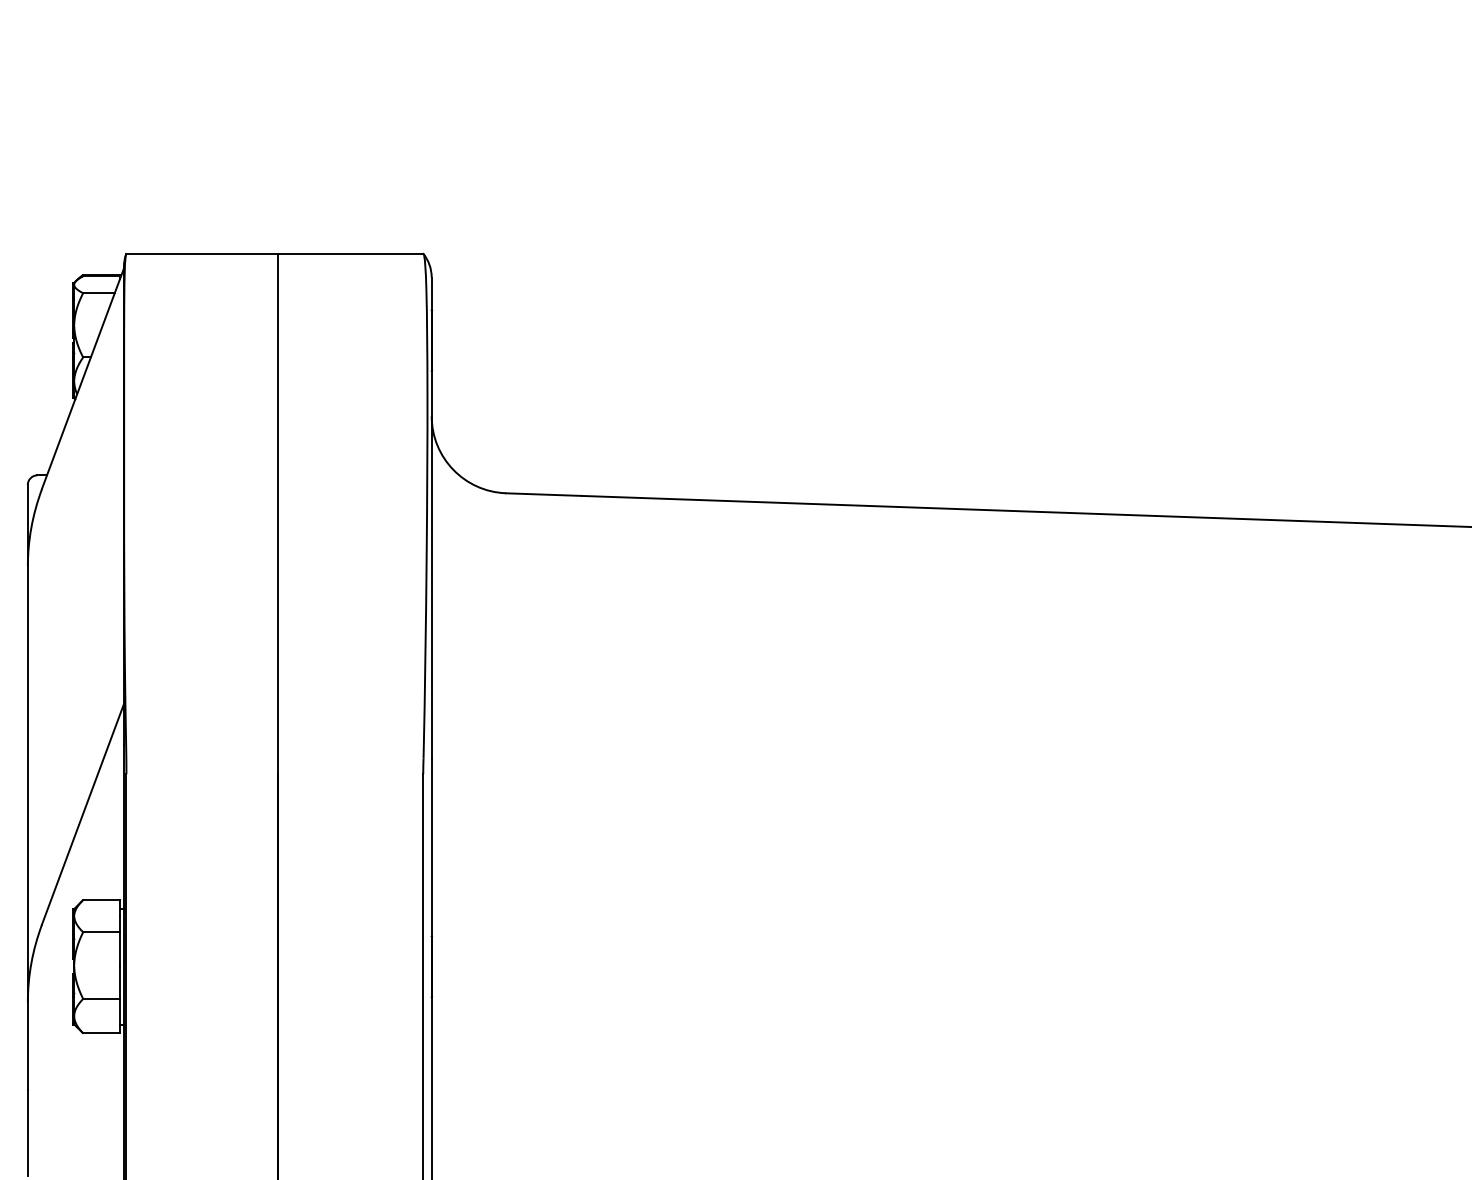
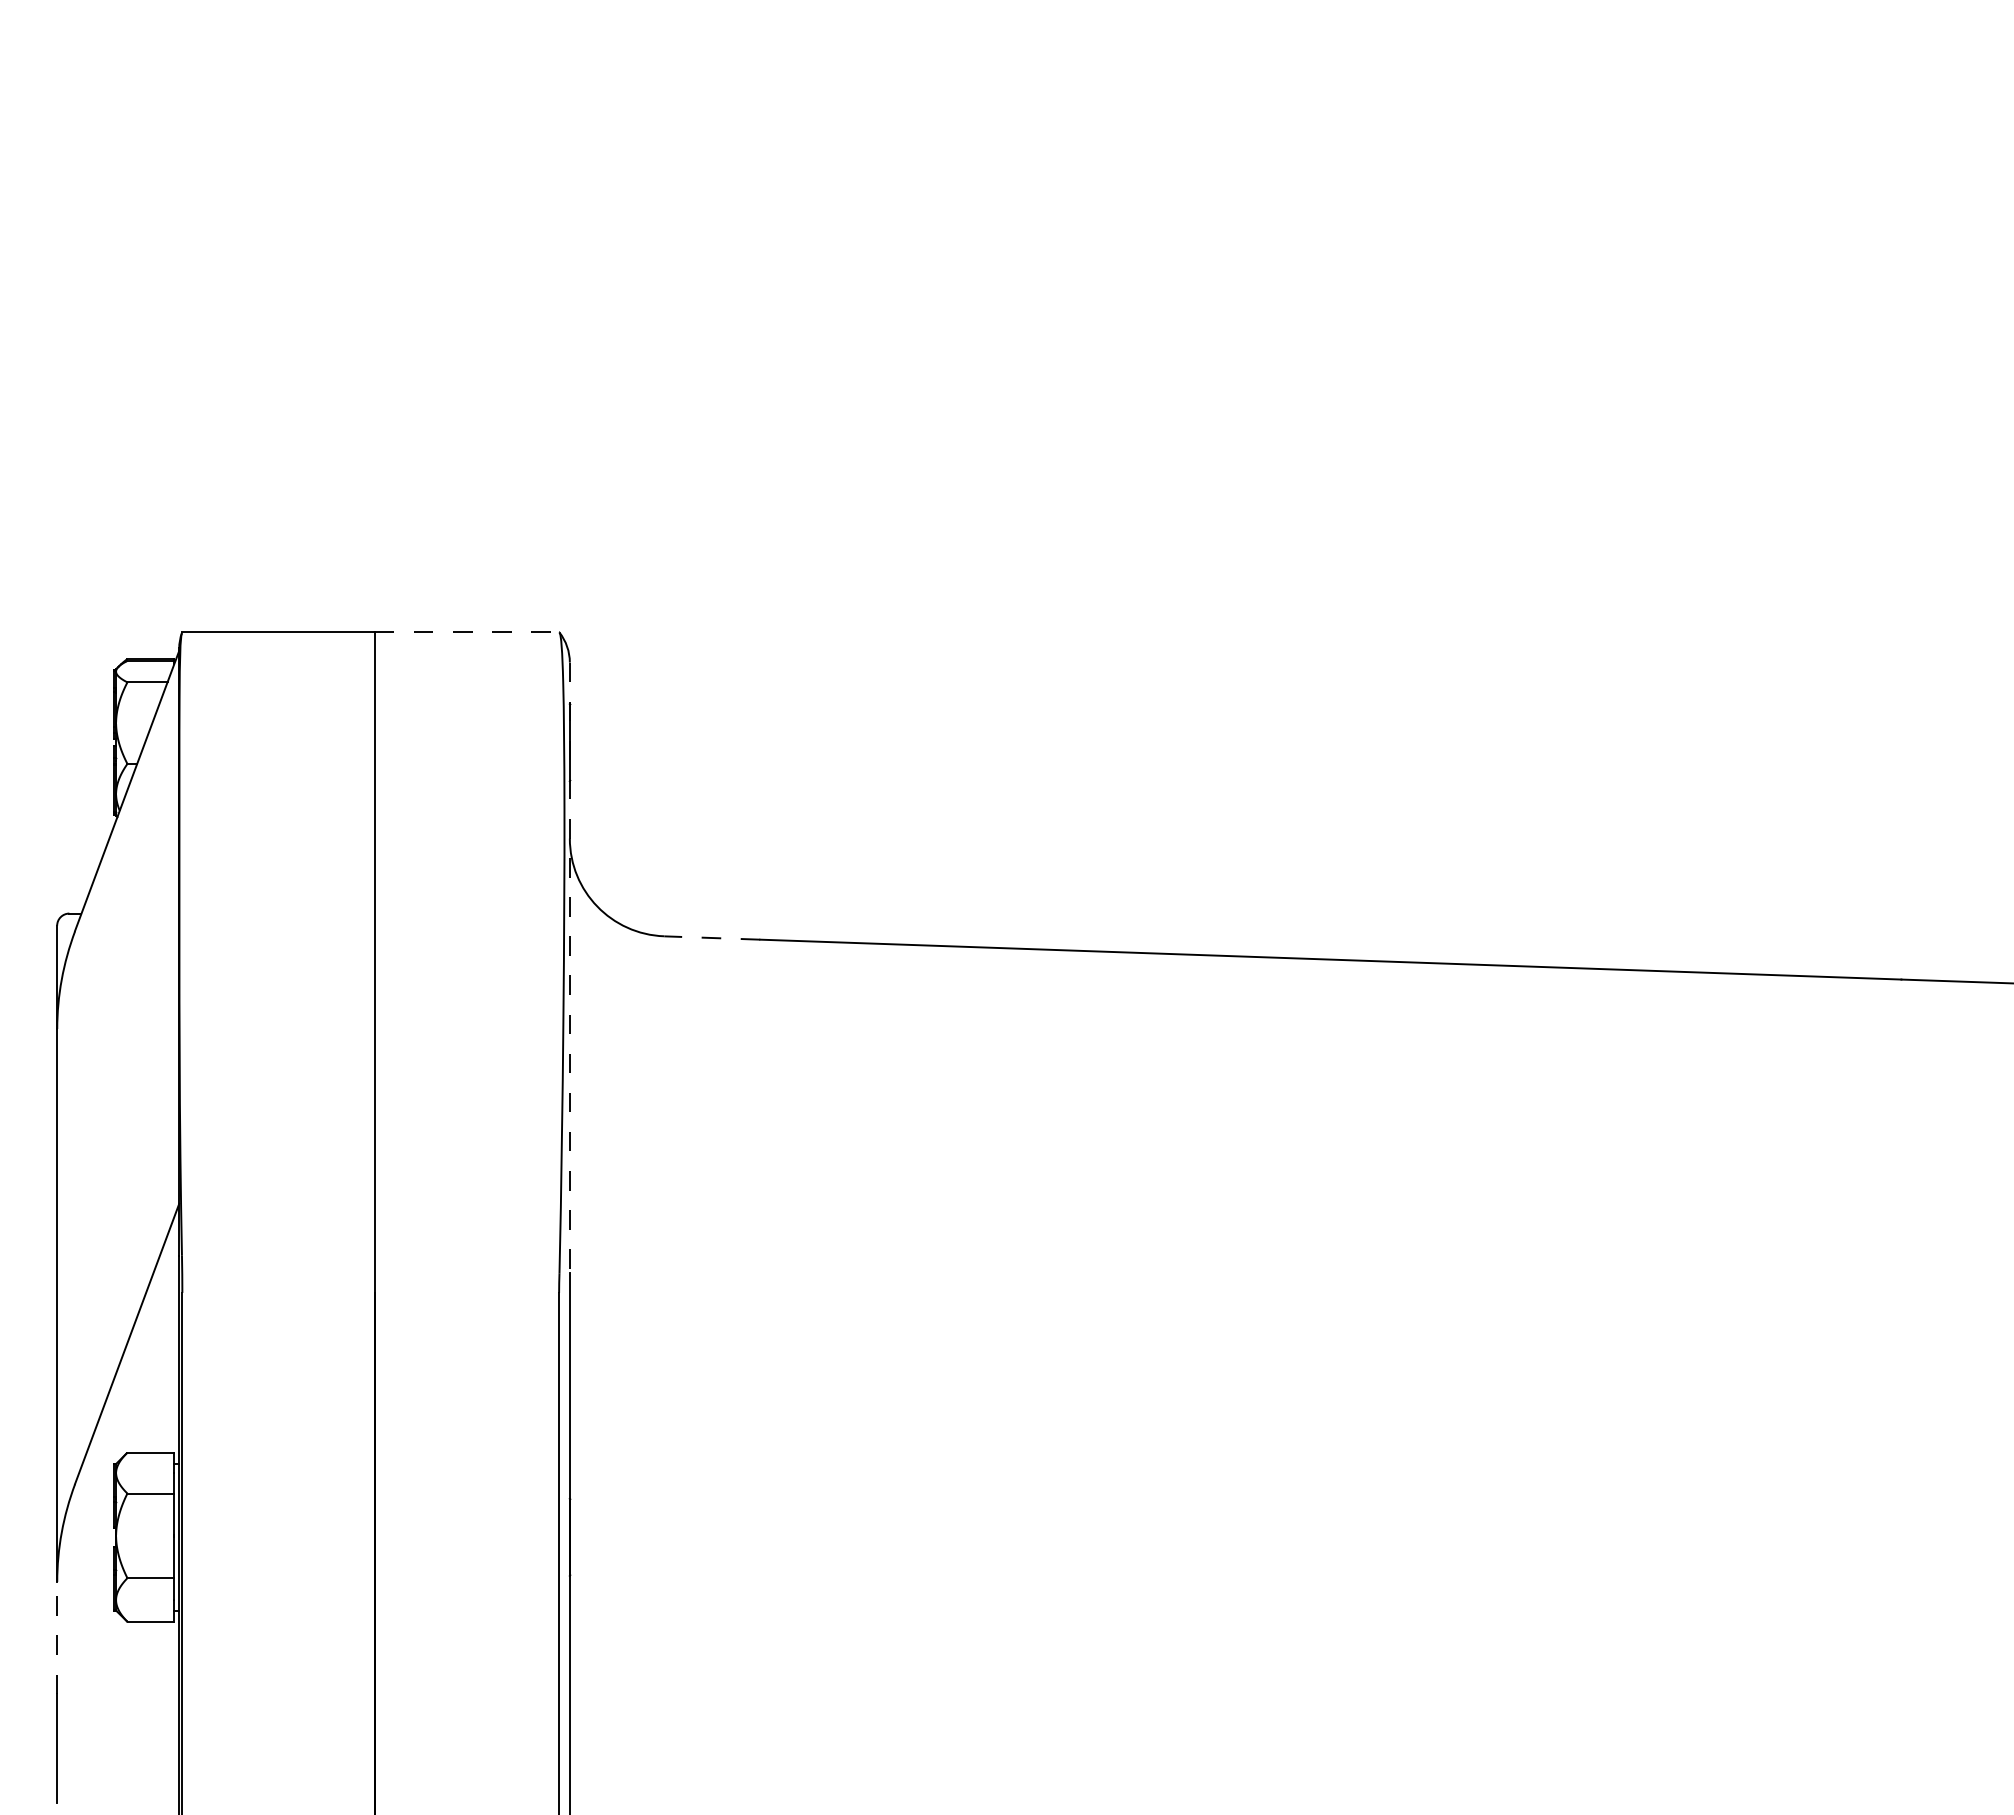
line: (351, 253) -> (467, 632), solid -> dashed
line: (543, 494) -> (711, 938), solid -> dashed
line: (431, 518) -> (569, 968), solid -> dashed
line: (28, 1045) -> (57, 1637), solid -> dashed

